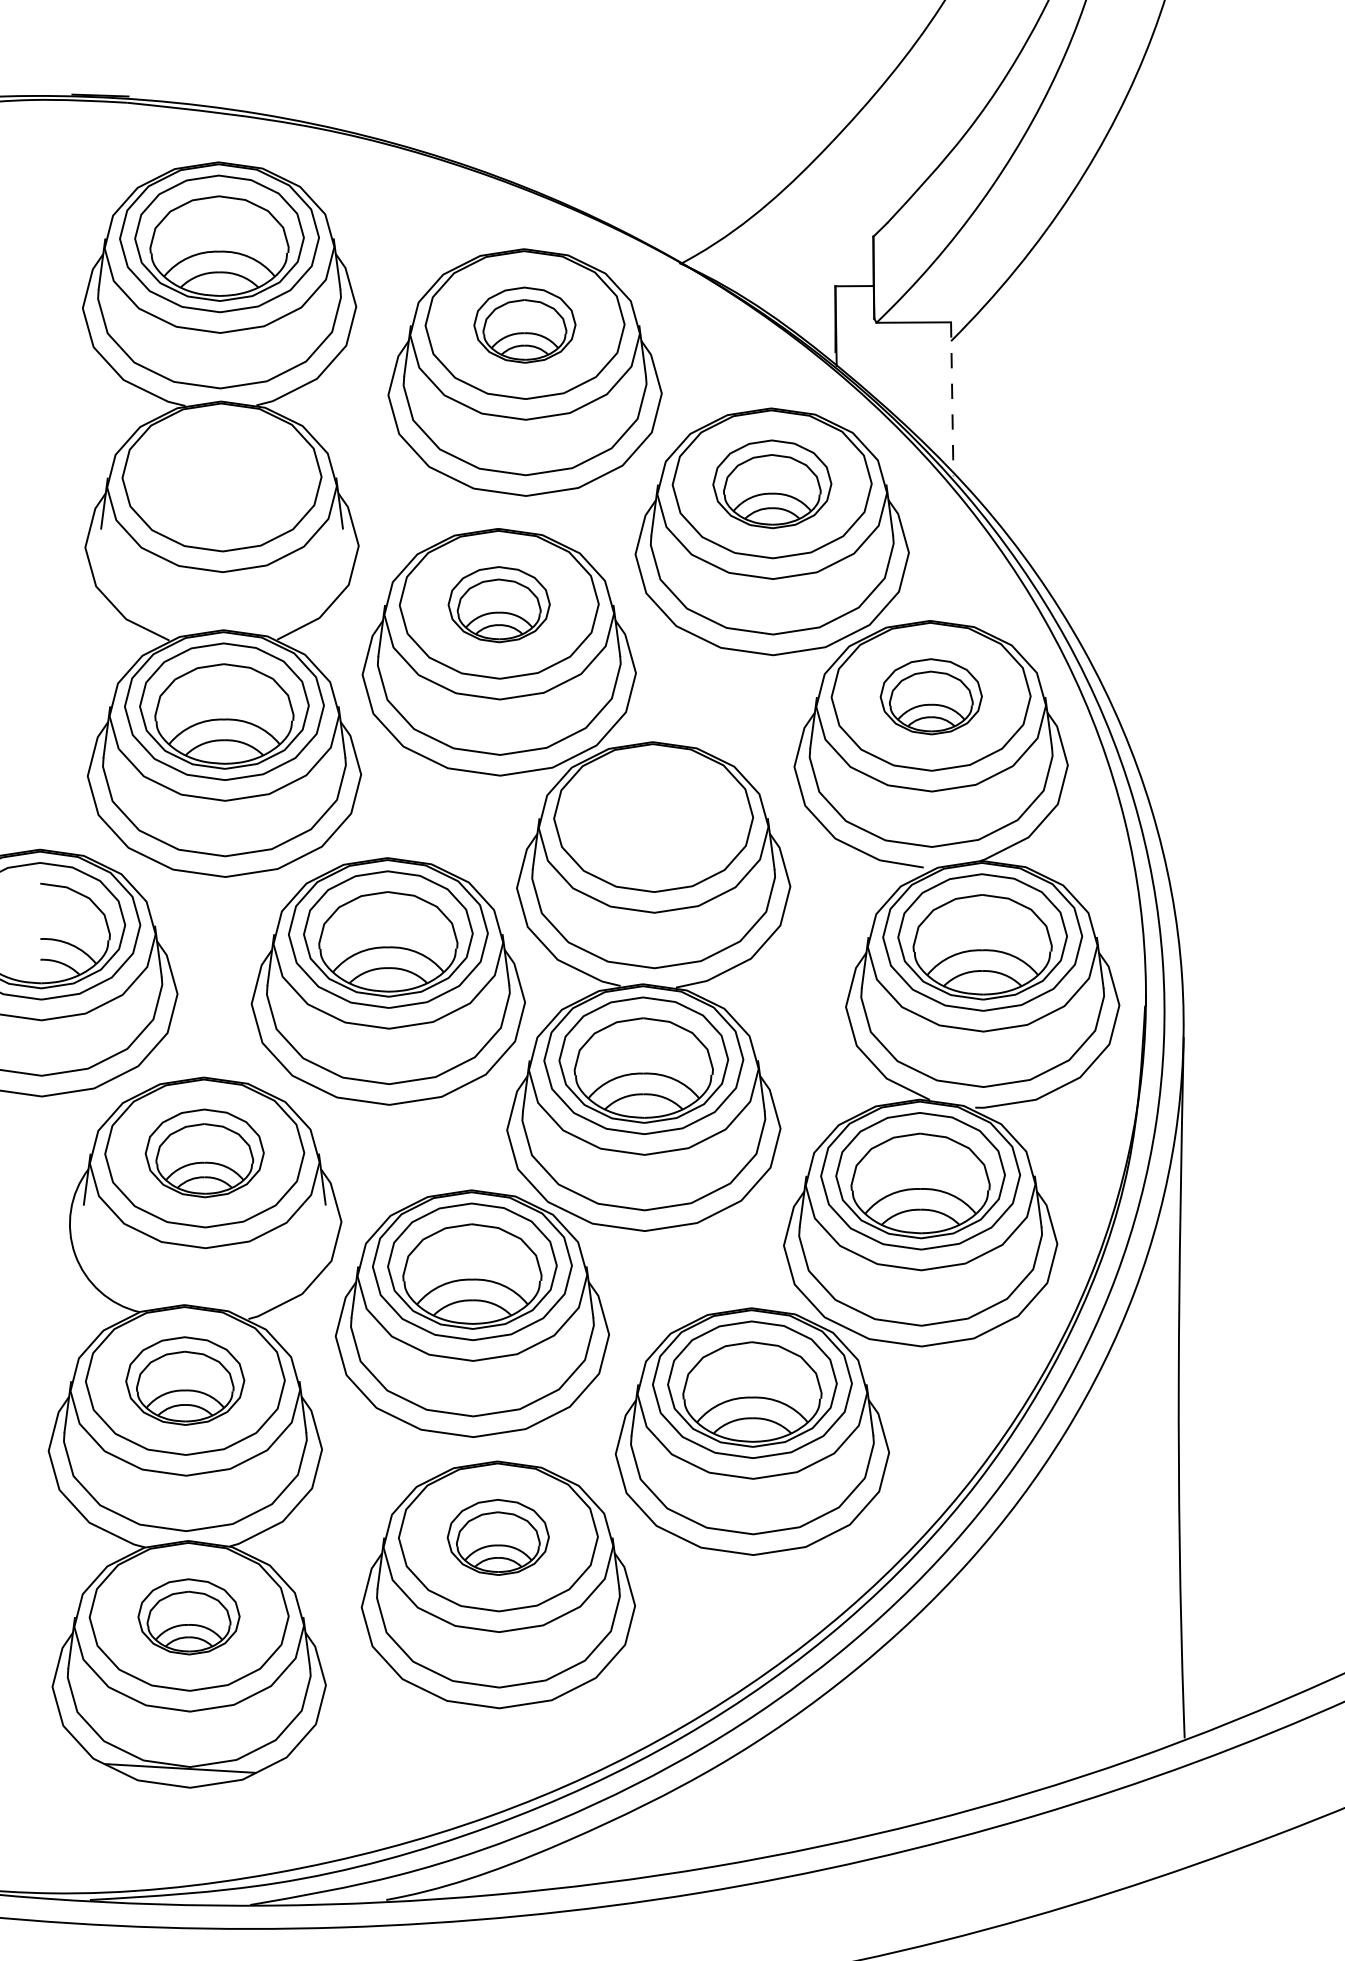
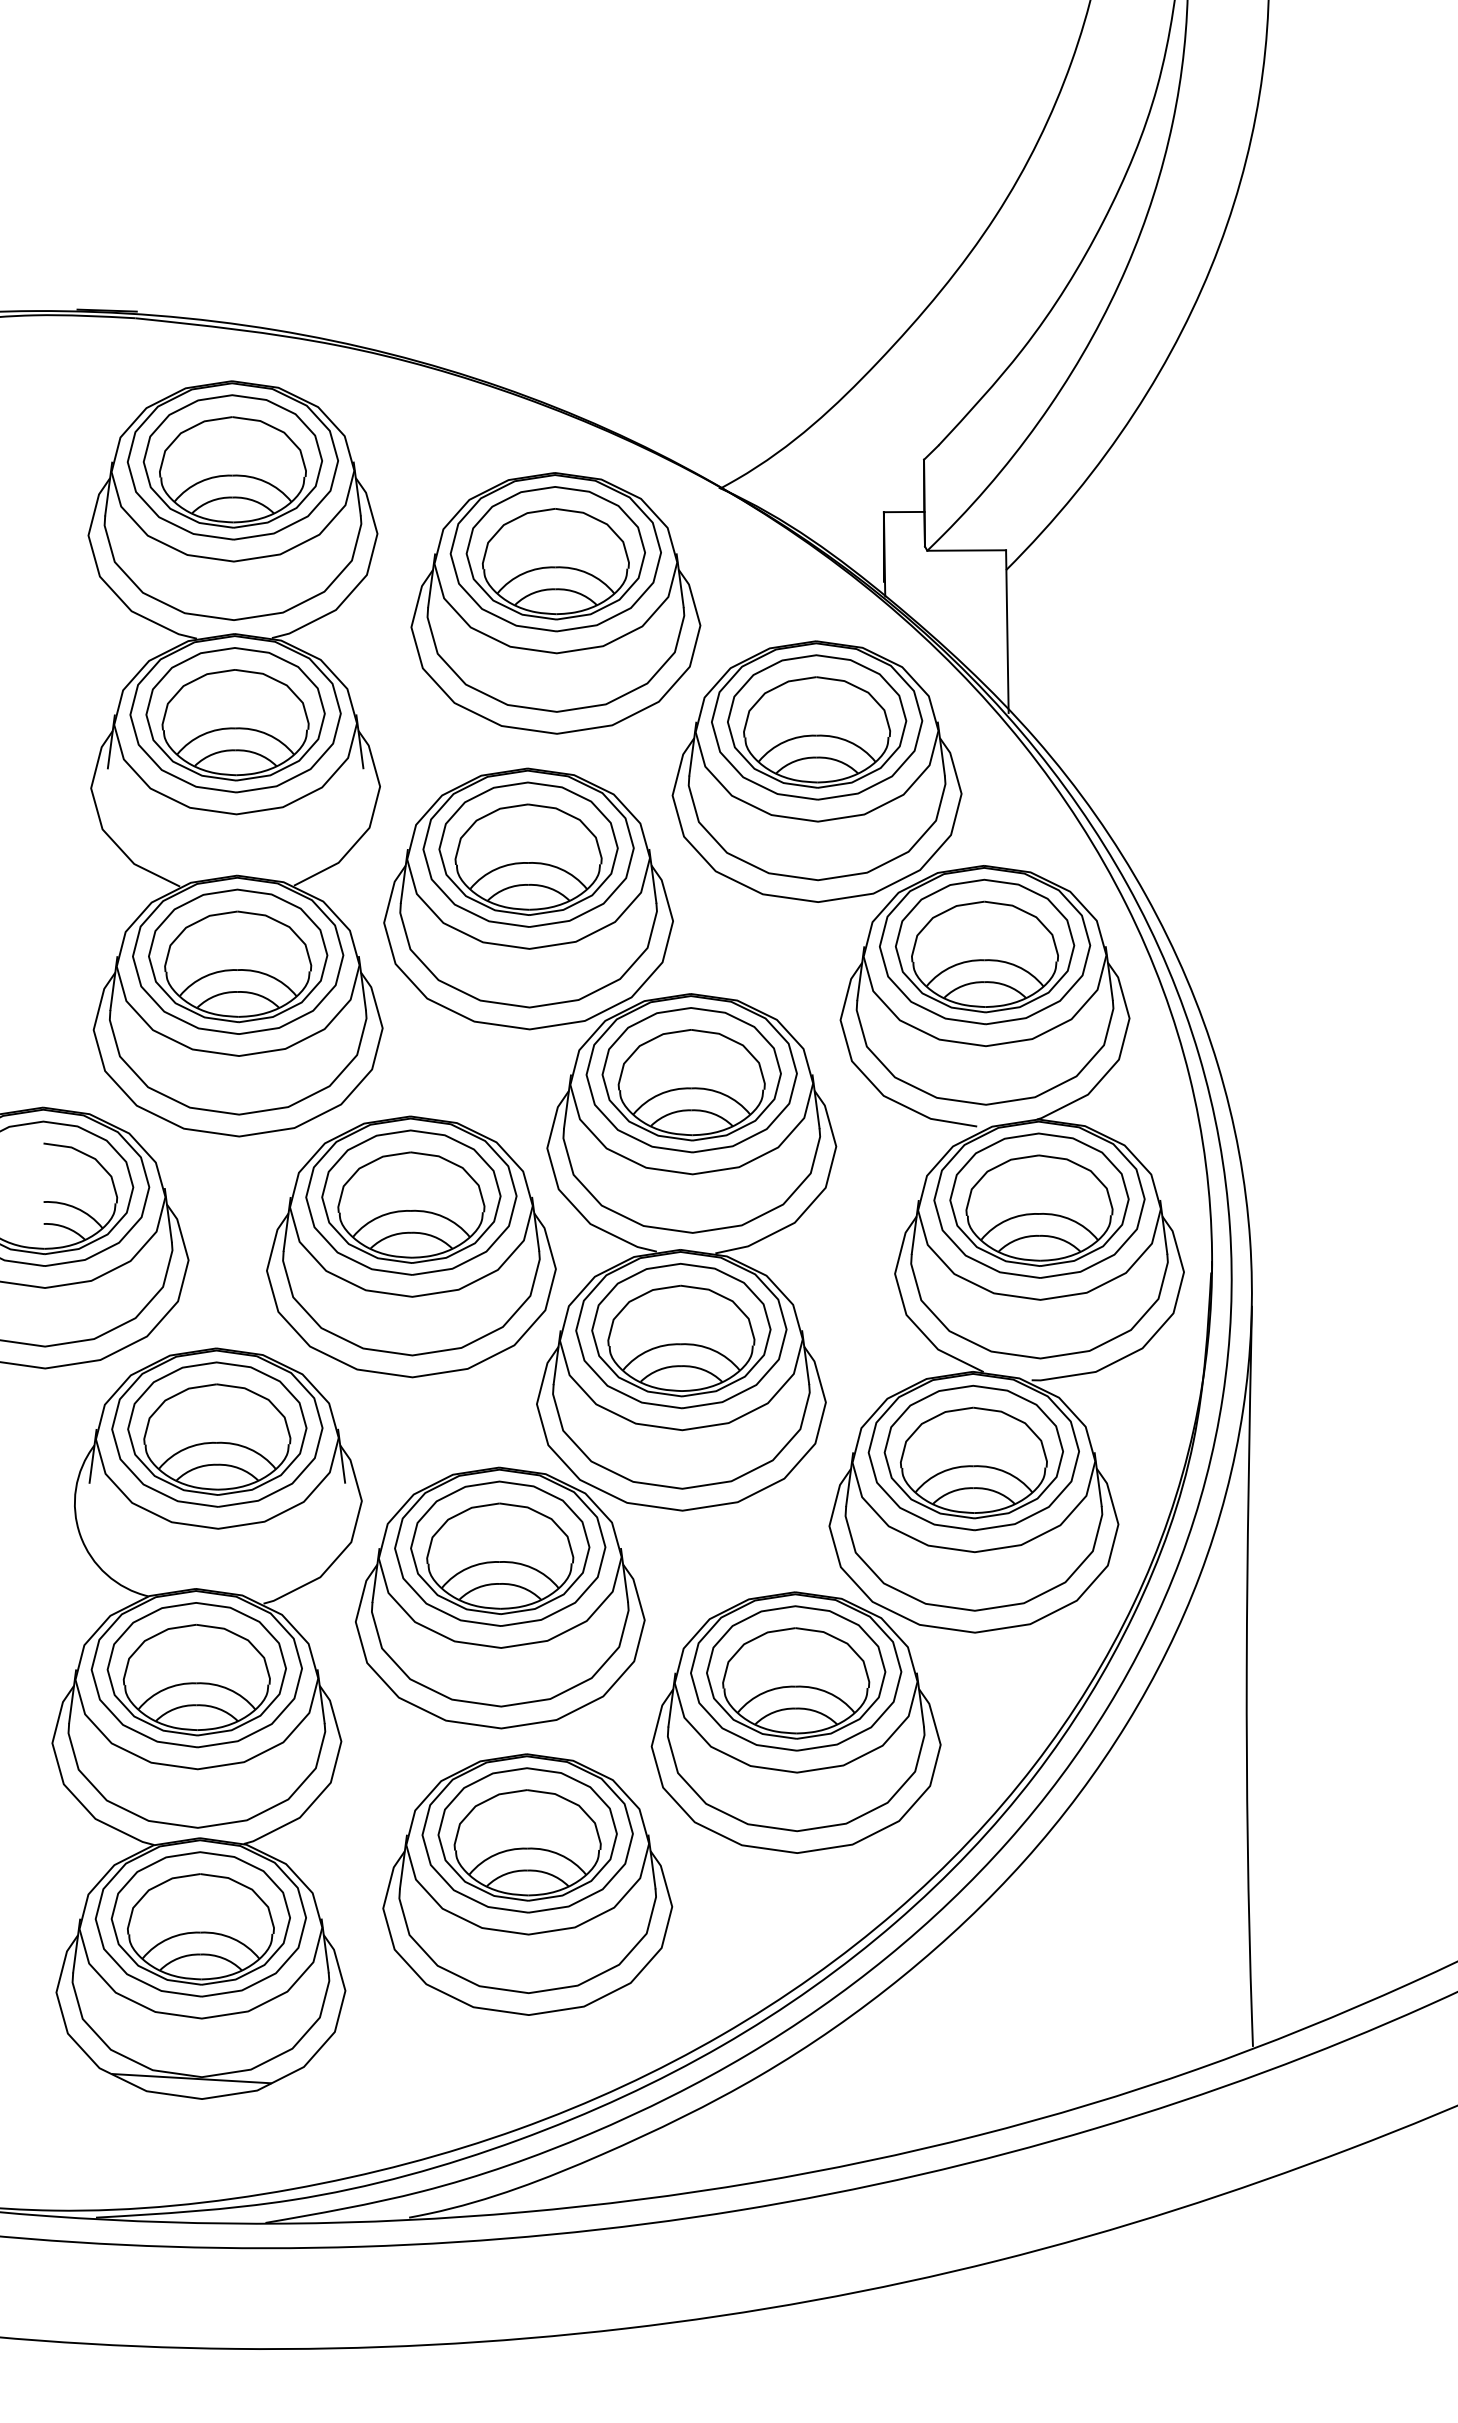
part: (524, 325) -> (555, 553), size x1.67
line: (952, 400) -> (1007, 632), dashed -> solid
part: (221, 477) -> (235, 714), added
part: (772, 484) -> (817, 721), size x1.43
part: (499, 604) -> (528, 848), size x1.67
part: (931, 696) -> (985, 945), size x1.67
part: (653, 818) -> (691, 1074), added
part: (204, 1153) -> (217, 1428), size x1.43
part: (185, 1381) -> (196, 1669), size x1.43
part: (498, 1537) -> (527, 1834), size x1.67
part: (188, 1616) -> (200, 1918), size x1.67

